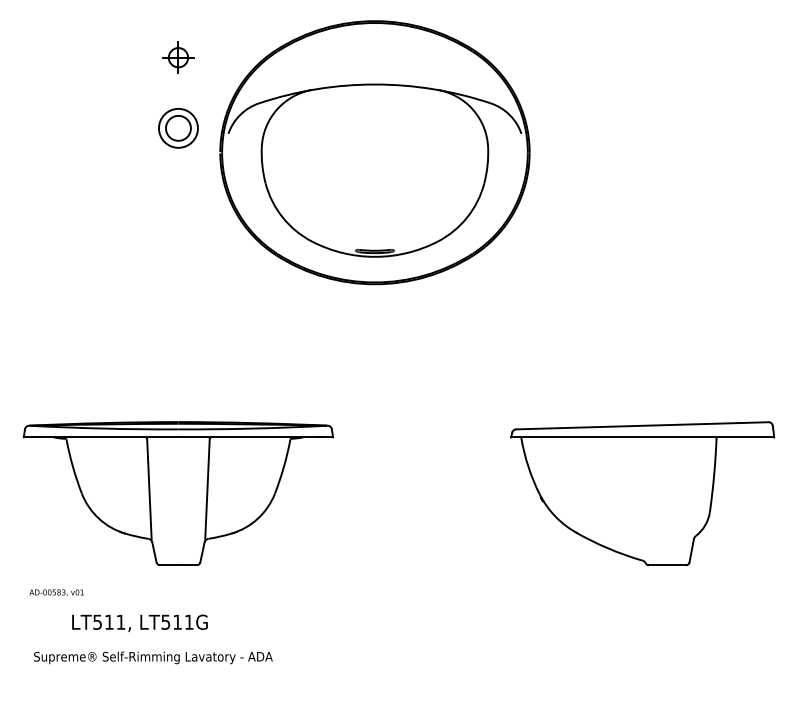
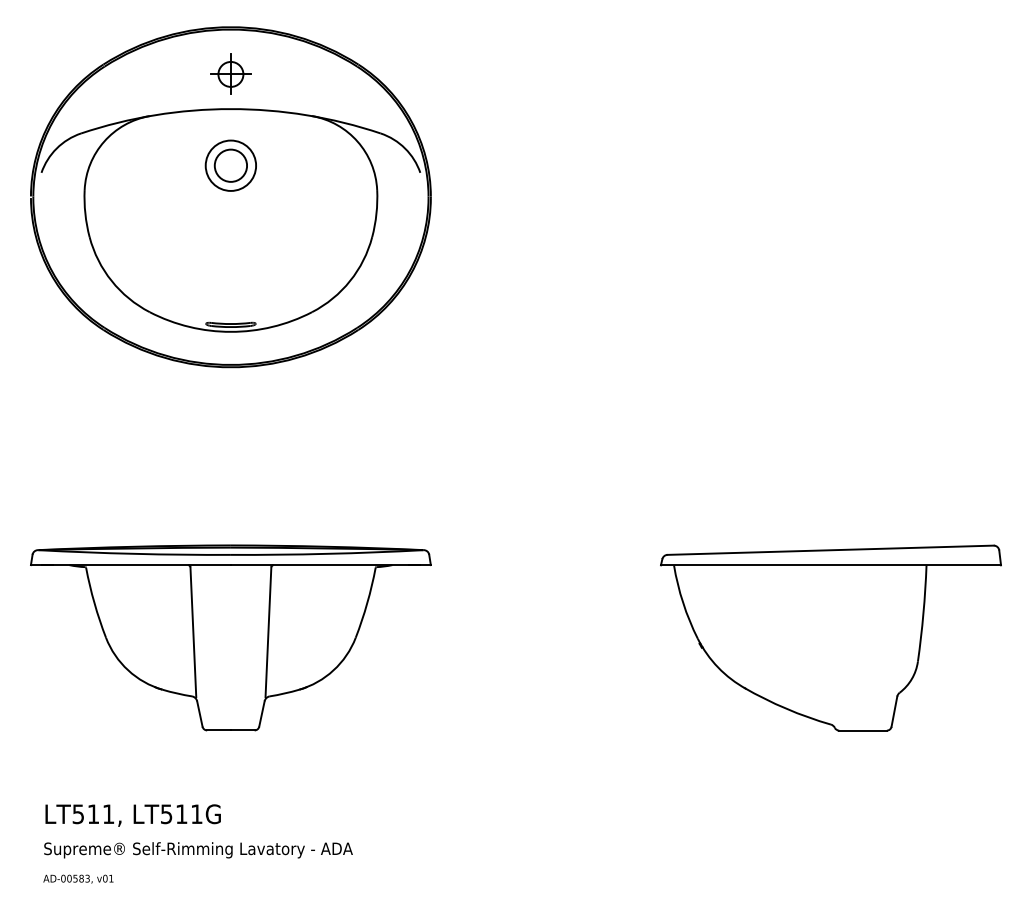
part: (374, 152) -> (230, 197), moved
text: (56, 592) -> (78, 878), moved
text: (139, 623) -> (132, 815), moved

